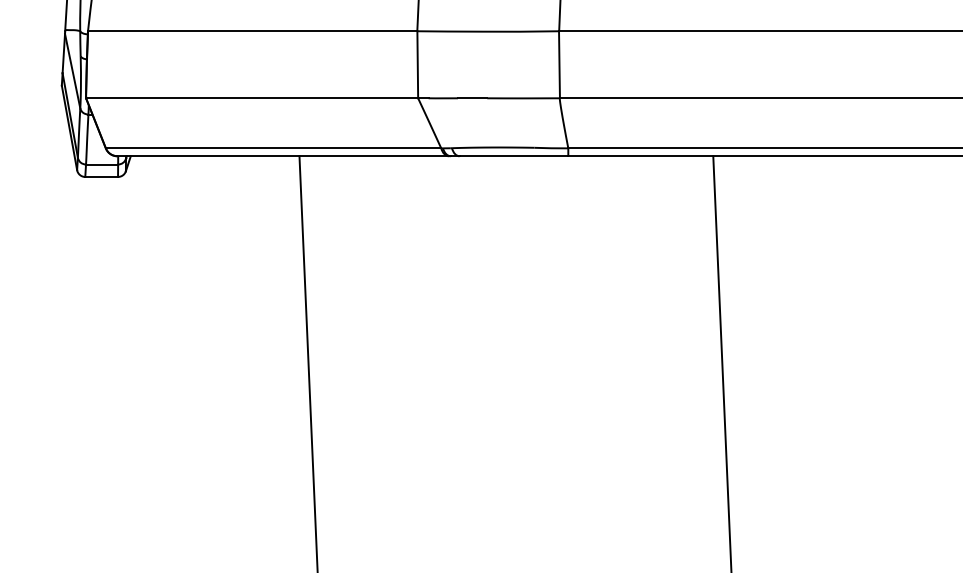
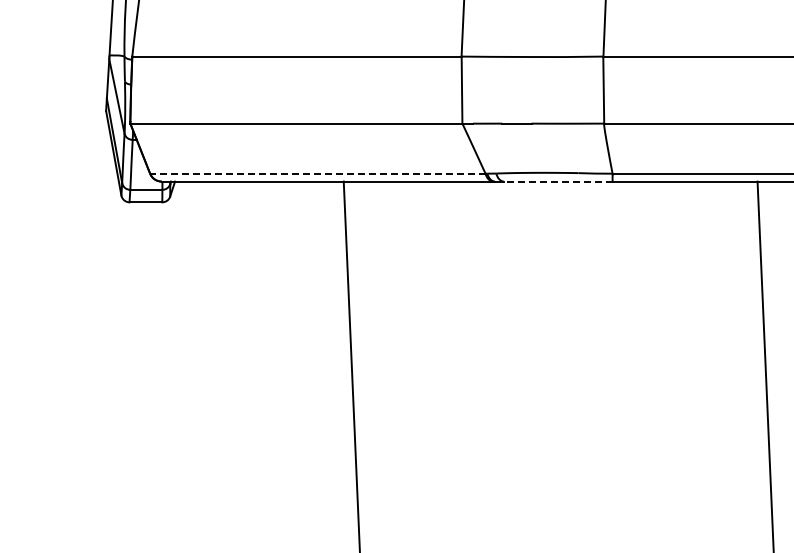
line: (273, 148) -> (317, 173), solid -> dashed
line: (513, 156) -> (557, 181), solid -> dashed

